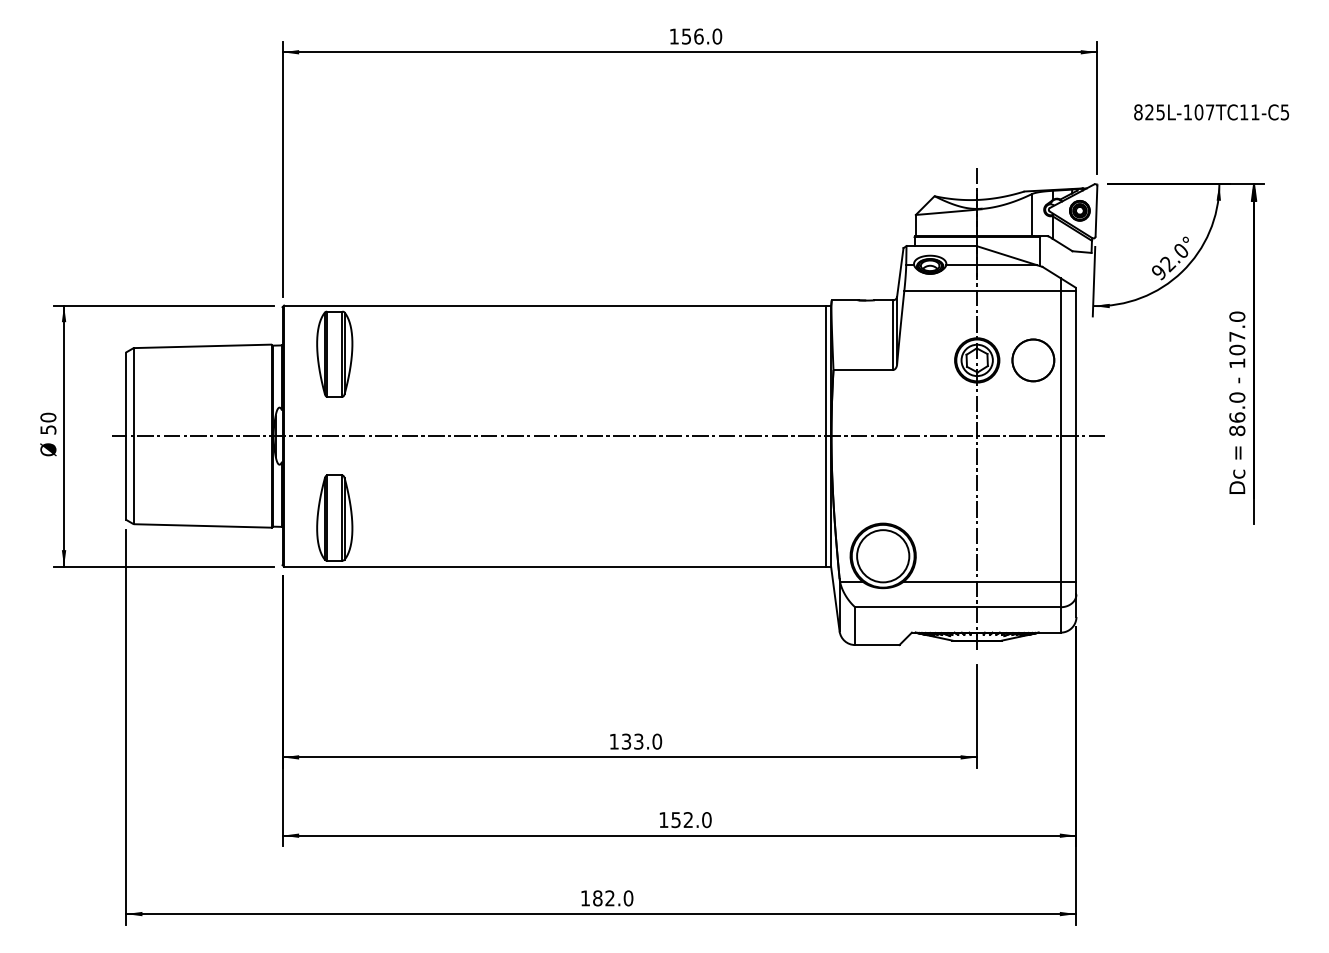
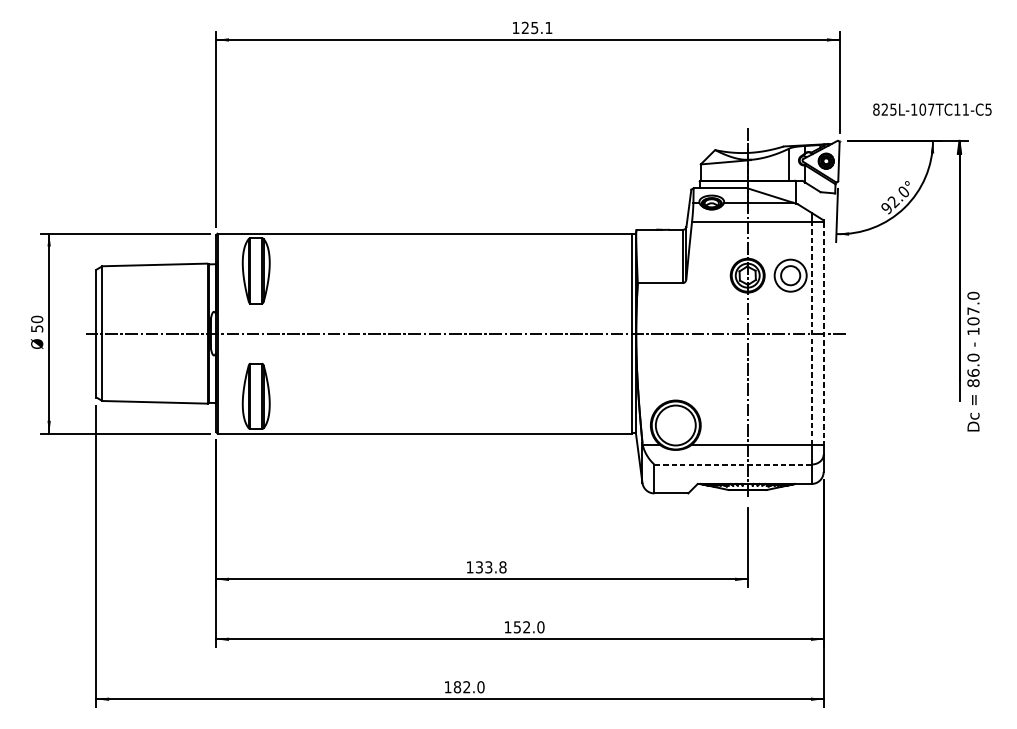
text: (702, 36) -> (537, 27), 156.0 -> 125.1
text: (1211, 112) -> (932, 109), moved
circle: (1033, 360) -> (790, 275), size x0.6
text: (1237, 402) -> (973, 361), moved
line: (1060, 435) -> (811, 333), solid -> dashed
line: (1076, 436) -> (823, 333), solid -> dashed
line: (957, 607) -> (732, 464), solid -> dashed
text: (657, 741) -> (503, 567), 133.0 -> 133.8

